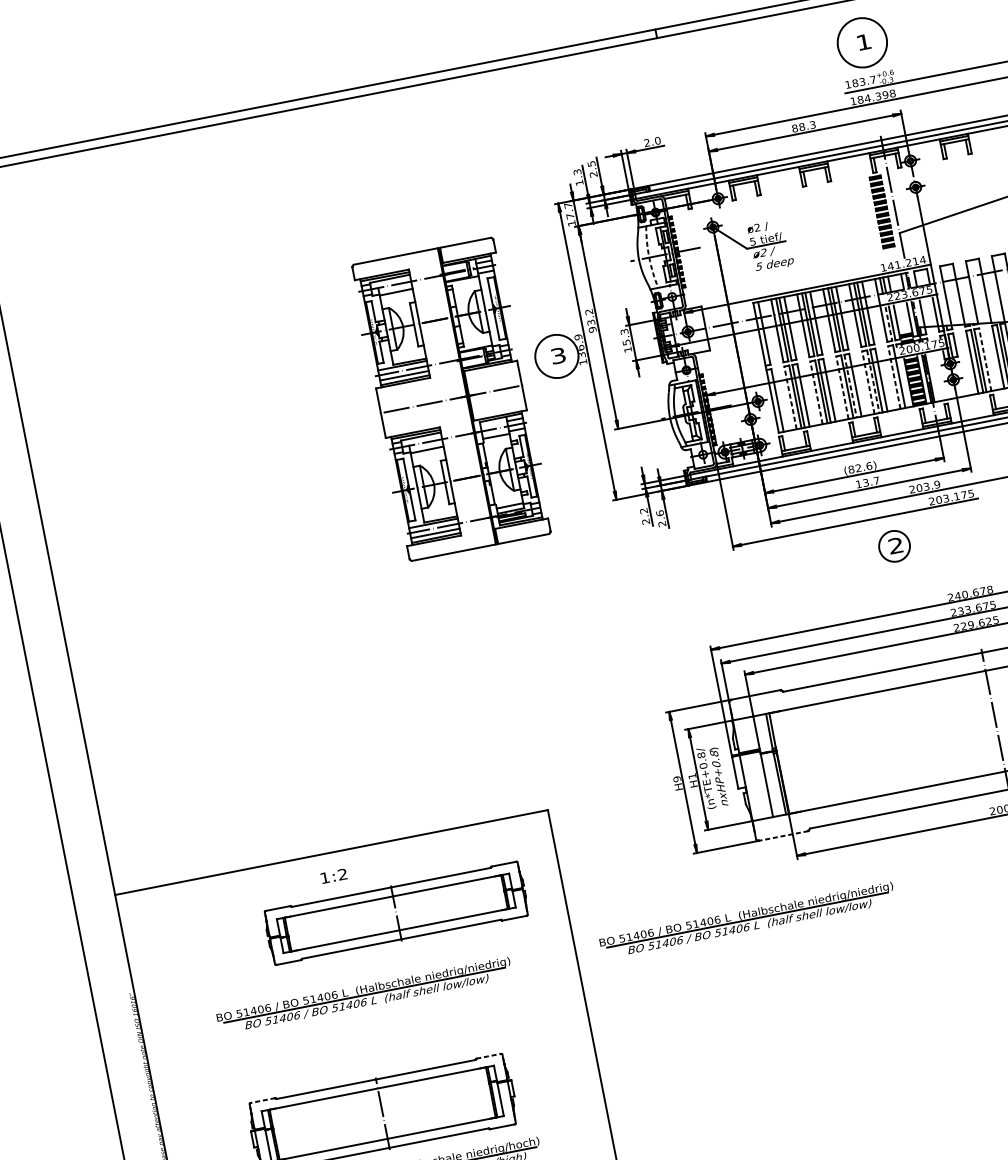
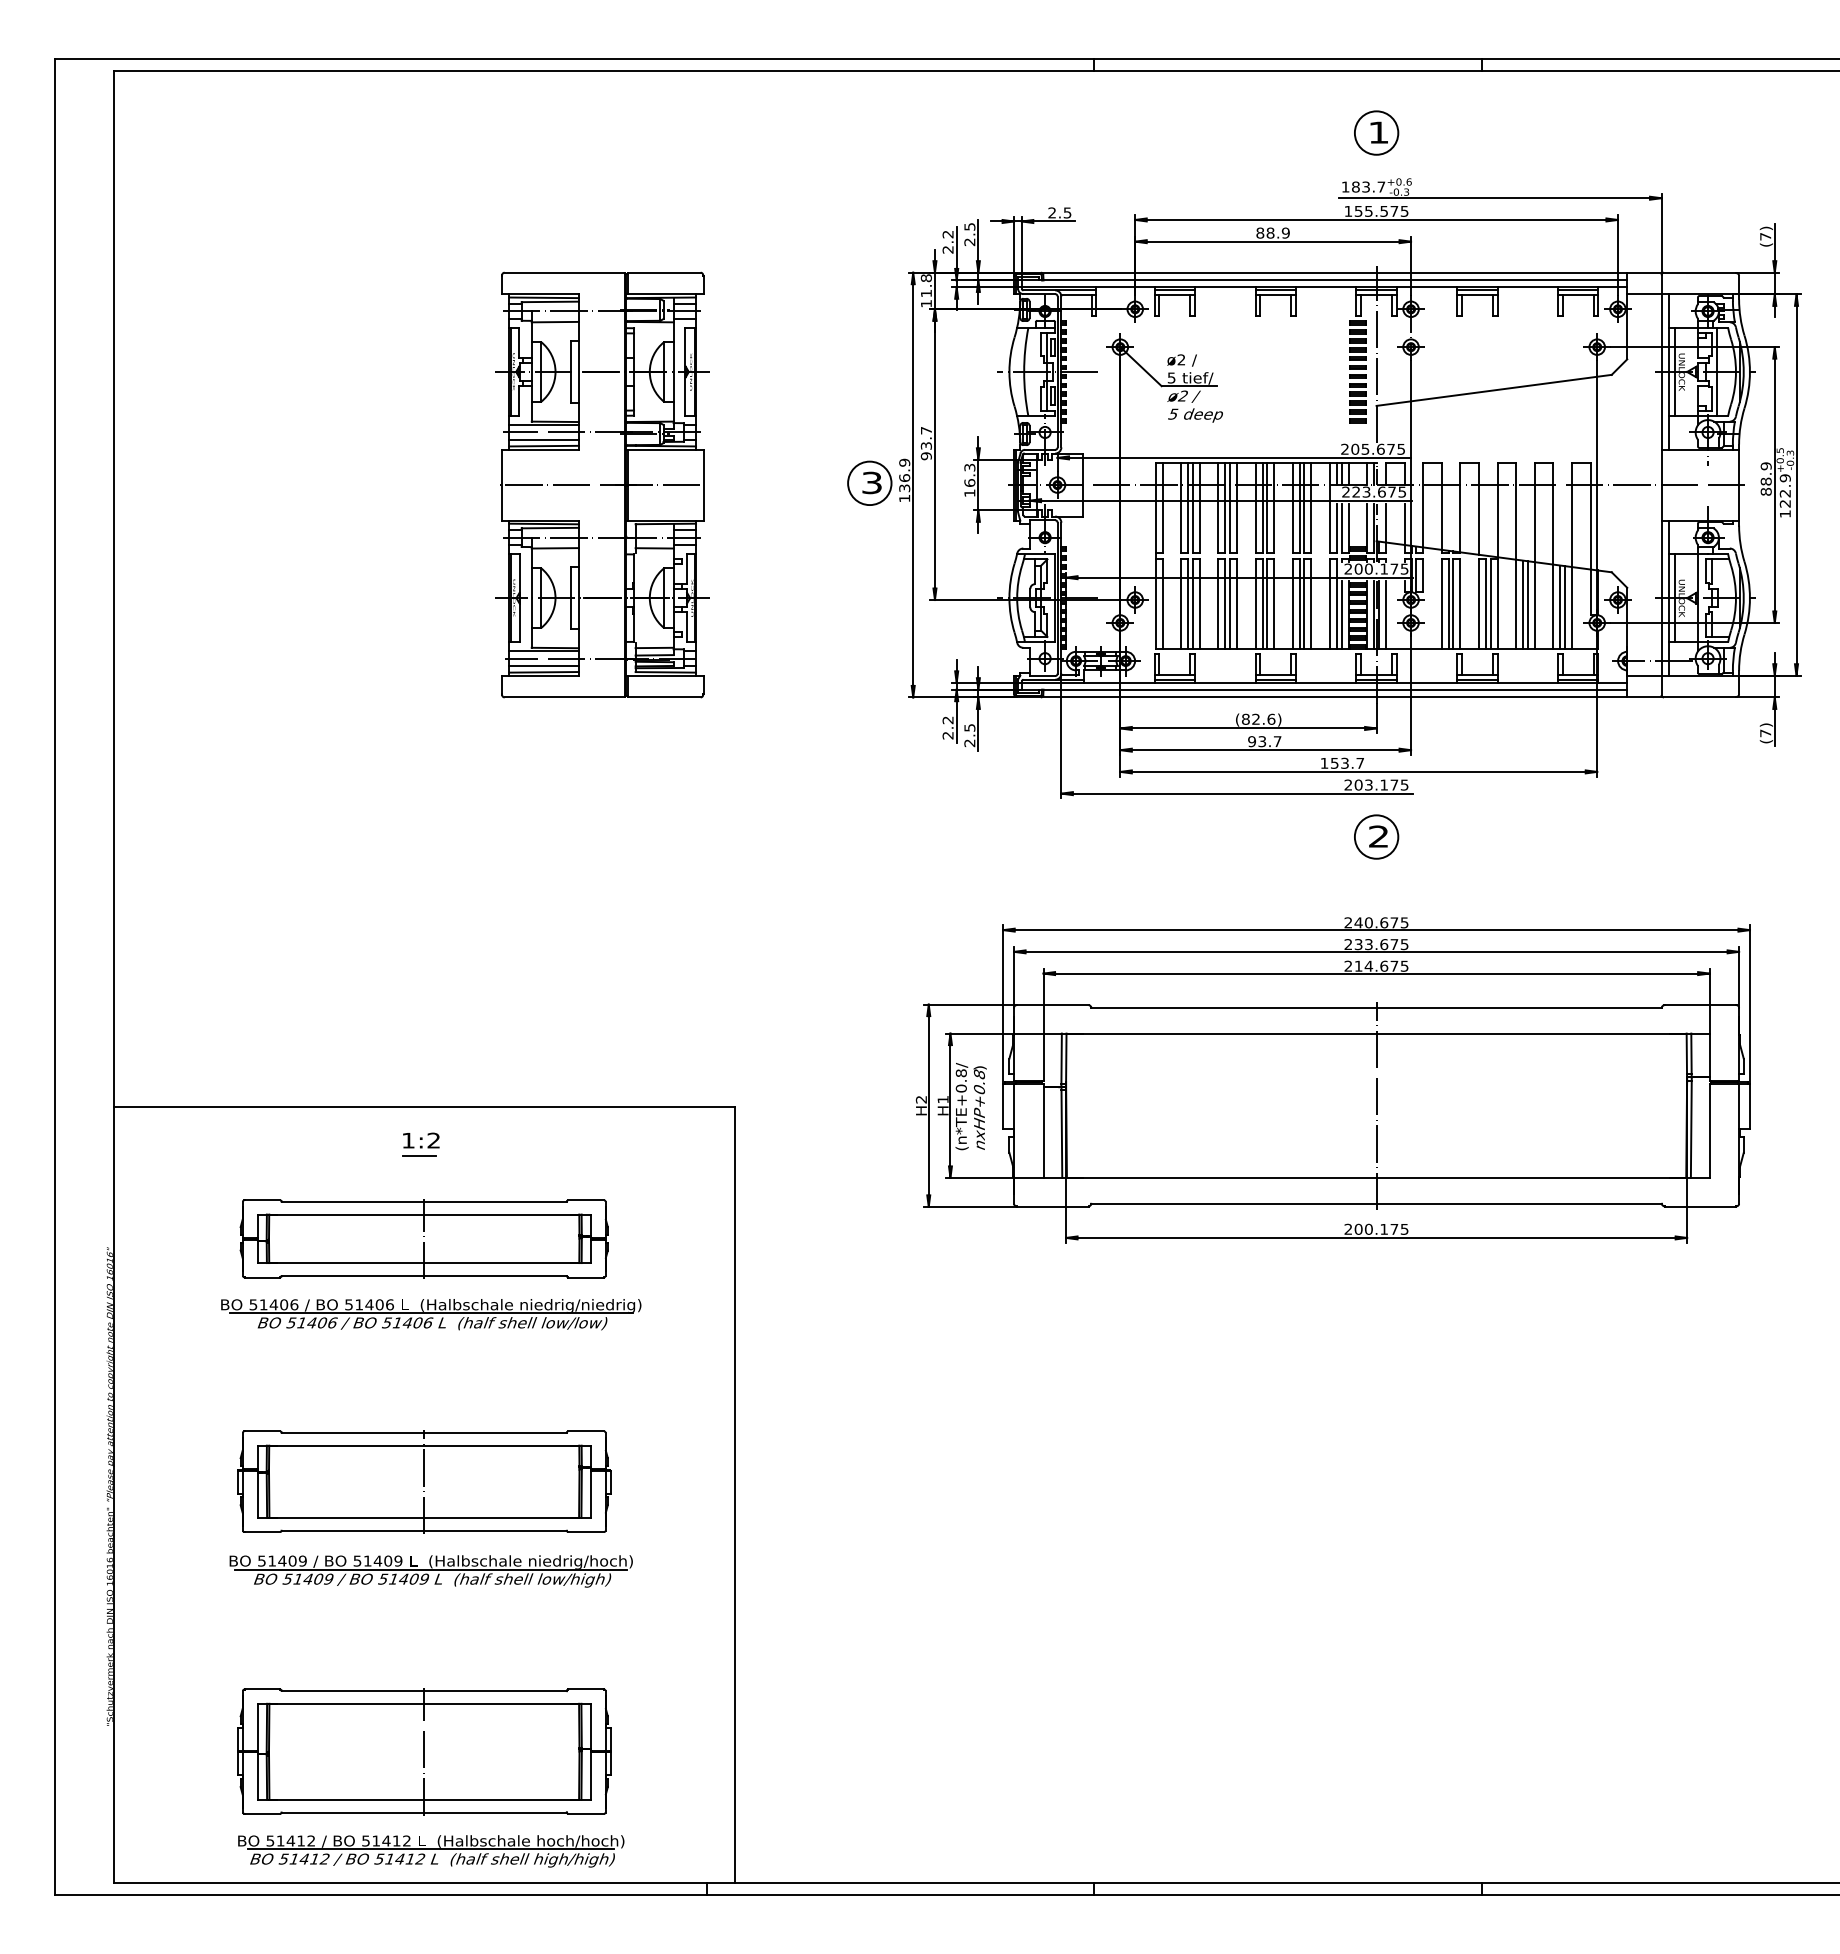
circle: (862, 42) -> (1376, 132), size x0.62
text: (876, 96) -> (1381, 210), 184.398 -> 155.575
text: (812, 124) -> (1285, 232), 88.3 -> 88.9
text: (657, 140) -> (1067, 212), 2.0 -> 2.5
text: (577, 177) -> (947, 241), 1.3 -> 2.2
text: (568, 210) -> (925, 285), 17.7 -> 11.8
arc: (649, 257) -> (1024, 371), dashed -> solid
text: (903, 263) -> (1373, 448), 141.214 -> 205.675
text: (588, 311) -> (925, 430), 93.2 -> 93.7
line: (889, 324) -> (1337, 529), dashed -> solid
text: (626, 342) -> (969, 482), 15.3 -> 16.3
circle: (556, 356) -> (869, 483), size x0.71
line: (985, 359) -> (1460, 603), dashed -> solid
line: (894, 377) -> (1330, 603), dashed -> solid
line: (934, 377) -> (1385, 614), added
line: (873, 381) -> (1299, 603), dashed -> solid
line: (868, 382) -> (1292, 603), dashed -> solid
line: (903, 383) -> (1341, 614), added
line: (850, 385) -> (1267, 603), dashed -> solid
line: (842, 387) -> (1255, 603), dashed -> solid
line: (816, 392) -> (1218, 603), dashed -> solid
line: (790, 397) -> (1181, 603), dashed -> solid
part: (451, 398) -> (602, 484), moved
text: (858, 484) -> (1251, 741), 13.7 -> 93.7
text: (924, 486) -> (1342, 762), 203.9 -> 153.7
text: (659, 513) -> (969, 727), 2.6 -> 2.5
part: (894, 545) -> (1376, 836), moved
text: (989, 589) -> (1404, 922), 240.678 -> 240.675
text: (976, 623) -> (1376, 965), 229.625 -> 214.675
text: (677, 779) -> (921, 1099), H9 -> H2
line: (783, 835) -> (1052, 1206), dashed -> solid
line: (334, 887) -> (419, 1156), added
part: (395, 913) -> (423, 1238), moved
part: (747, 920) -> (980, 1314), removed
line: (489, 1056) -> (586, 1431), dashed -> solid
line: (263, 1100) -> (262, 1431), dashed -> solid

